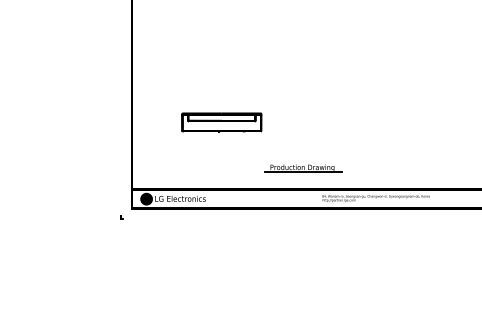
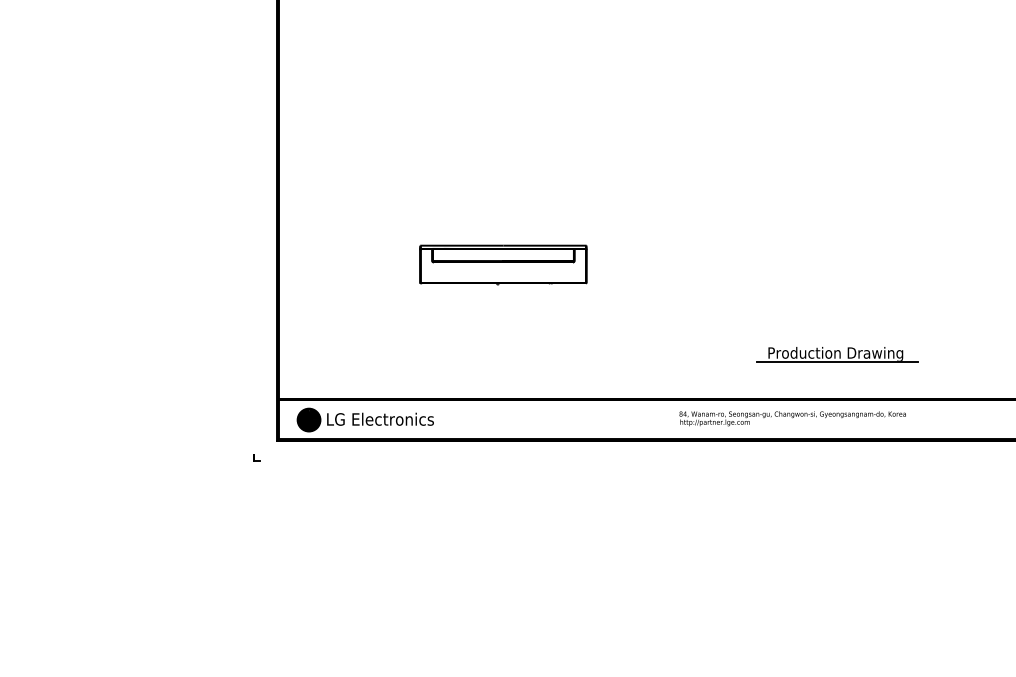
part: (221, 122) -> (502, 264), moved
part: (303, 168) -> (837, 355), moved

